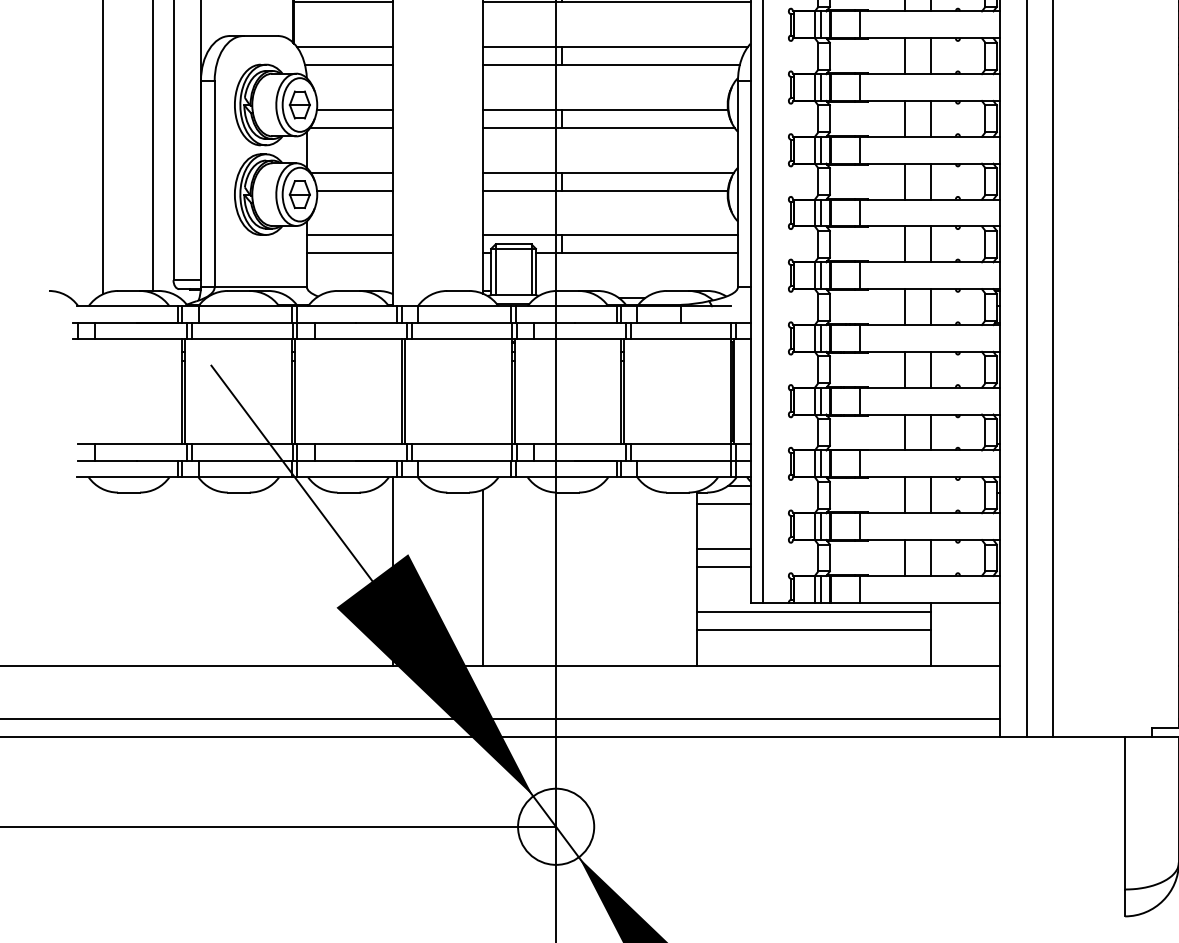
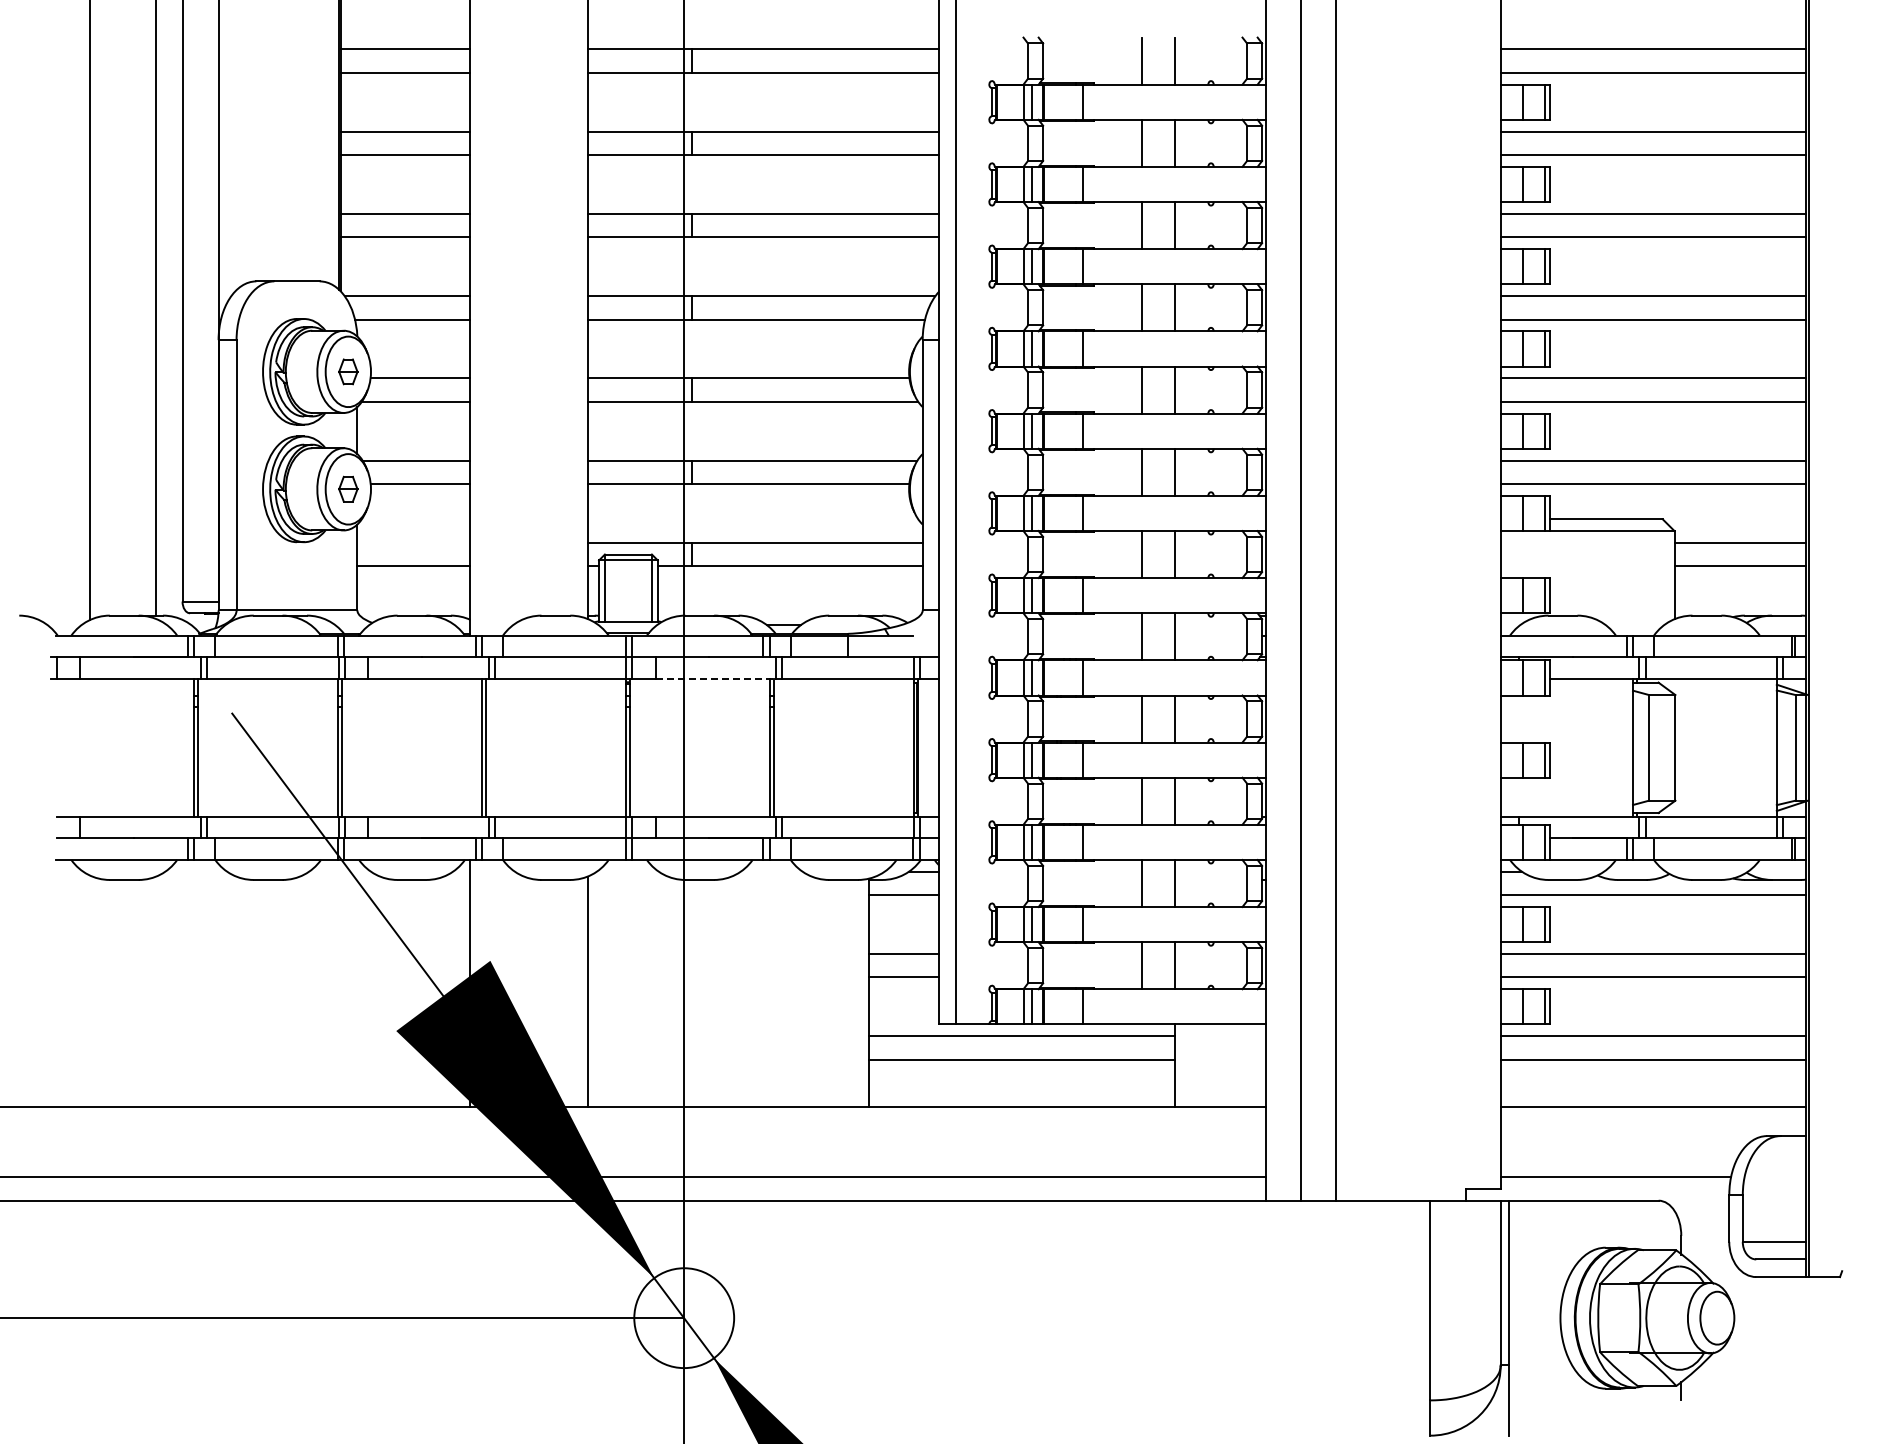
part: (300, 104) -> (348, 371), size x0.7
part: (300, 193) -> (348, 488), size x0.7
line: (349, 235) -> (413, 542), removed
line: (580, 339) -> (716, 679), solid -> dashed

